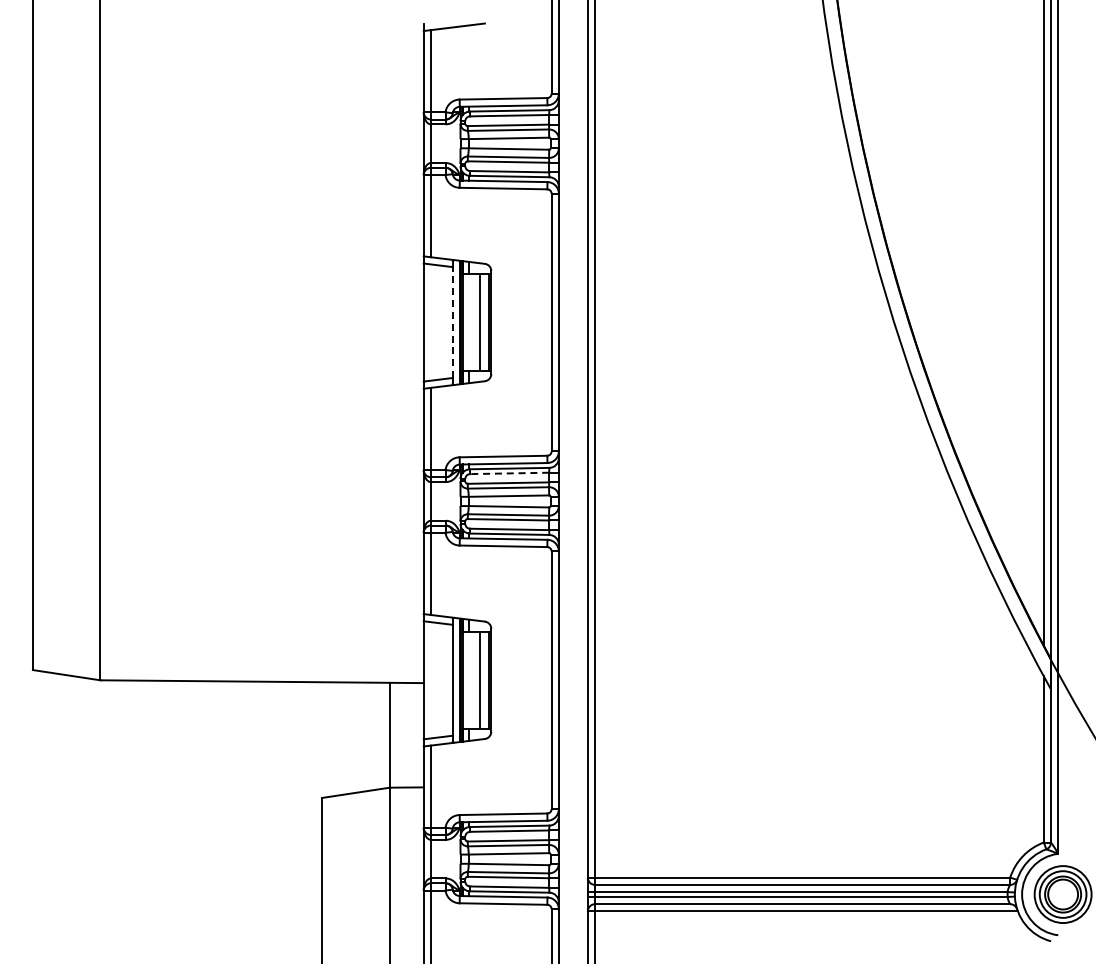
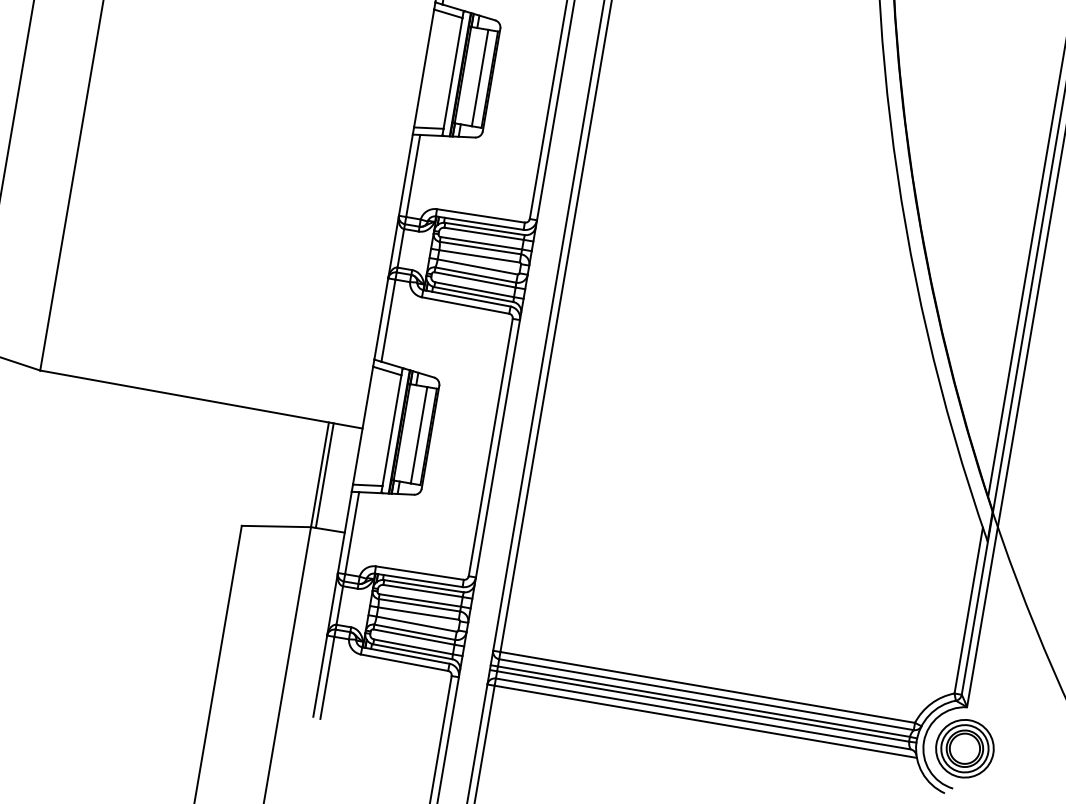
line: (452, 322) -> (452, 73), dashed -> solid
line: (509, 473) -> (484, 233), dashed -> solid
line: (394, 734) -> (324, 474), added

